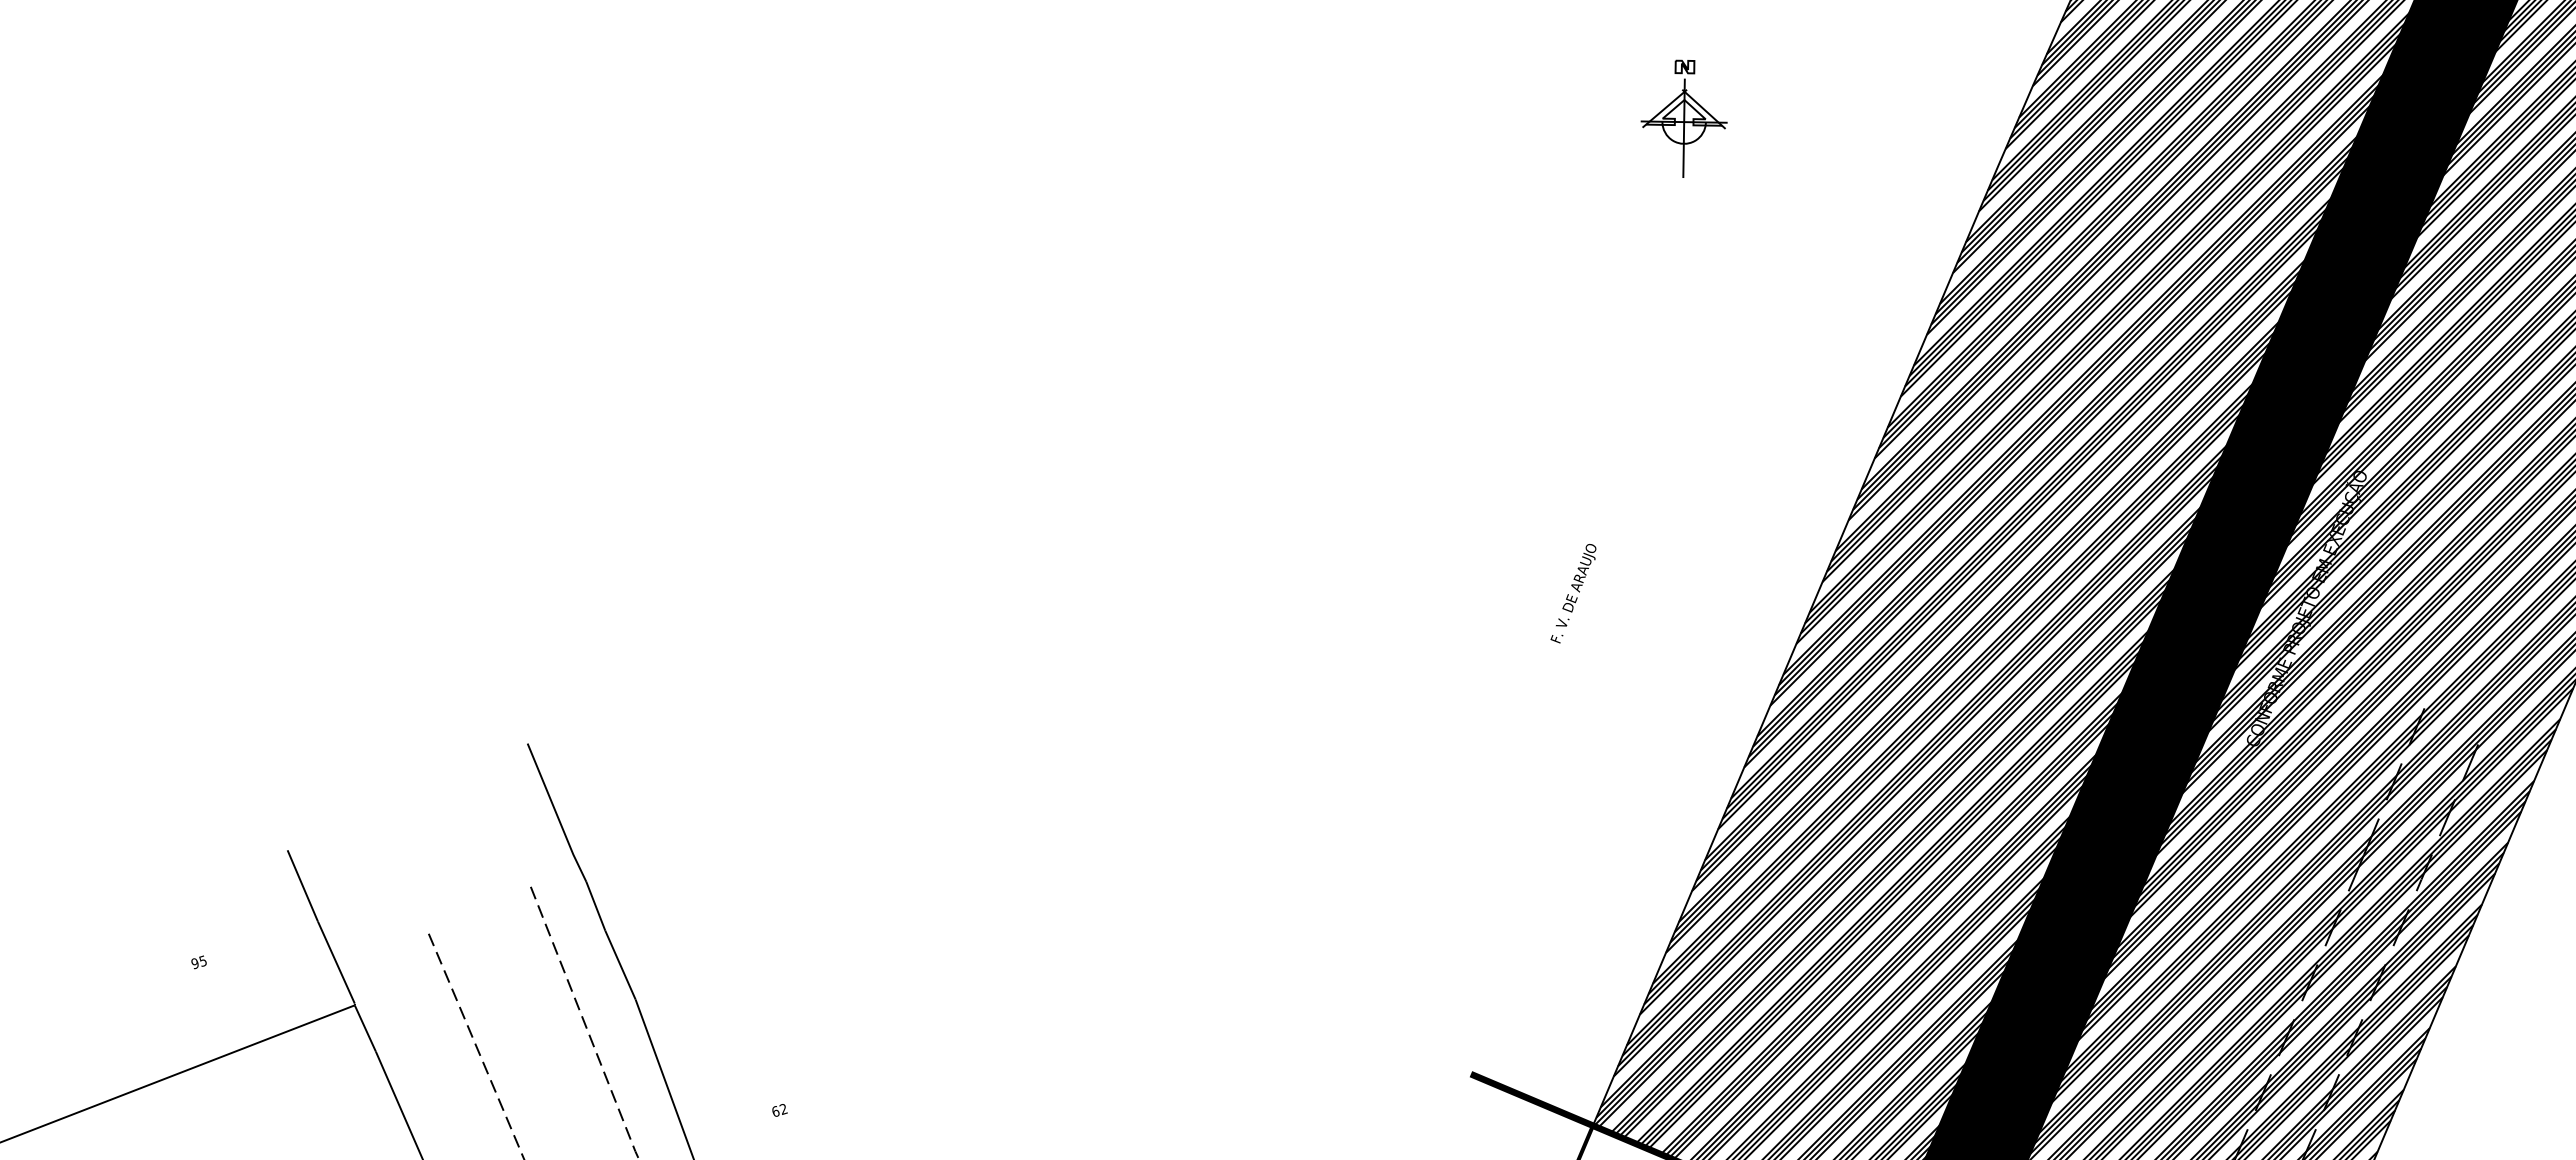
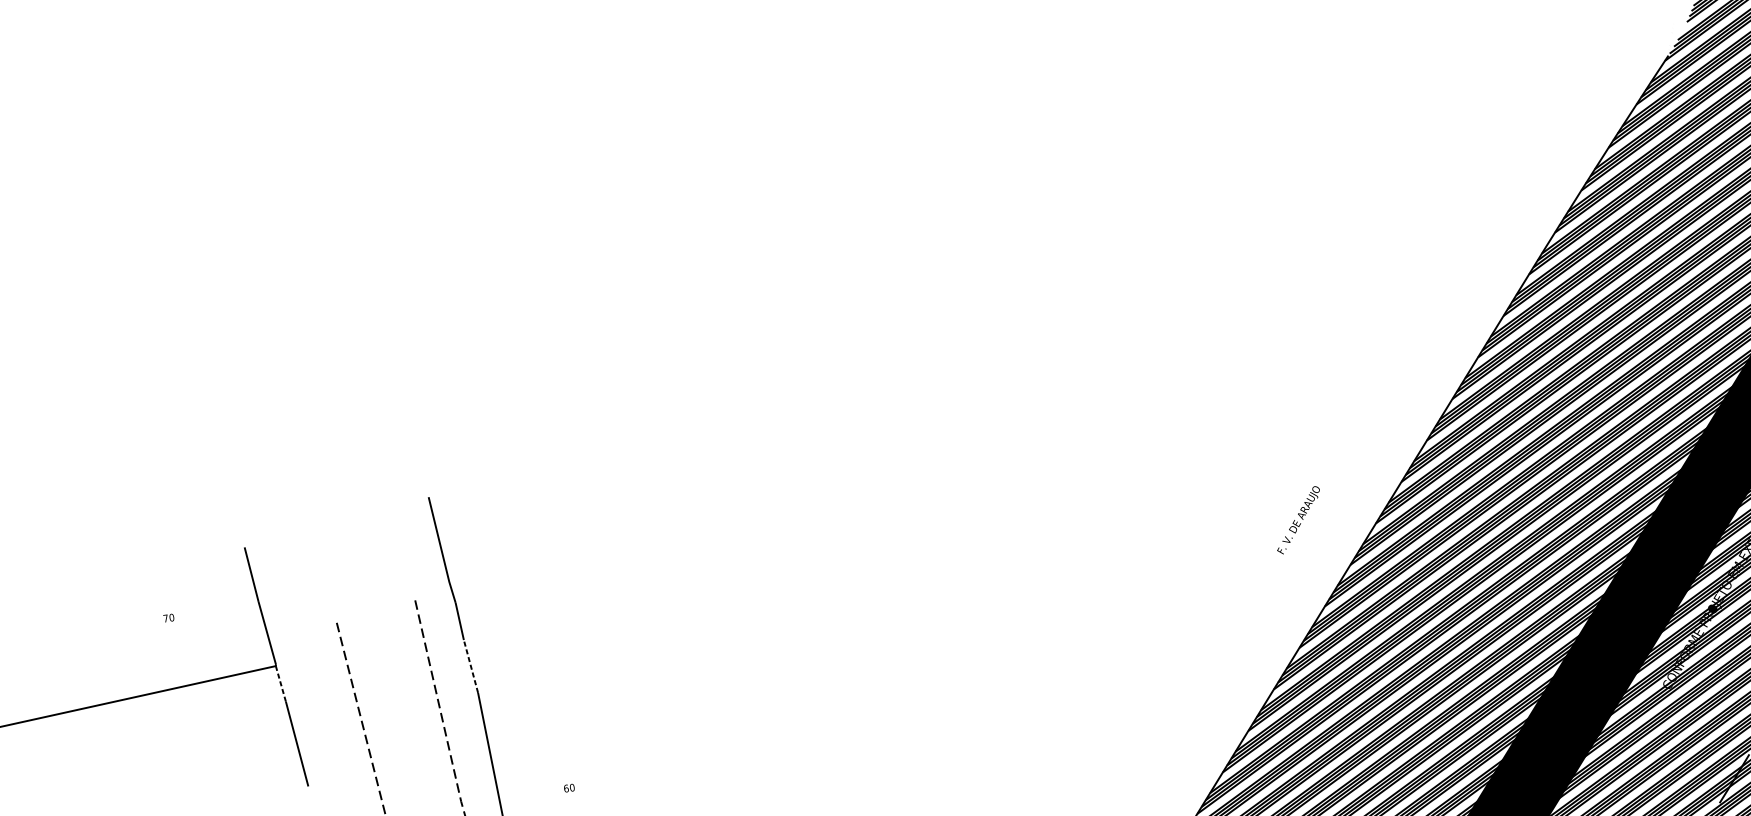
part: (1683, 118) -> (1327, 175), removed
text: (1573, 593) -> (1298, 520), moved
text: (198, 962) -> (168, 618), 95 -> 70
line: (620, 965) -> (470, 666), solid -> dashed
line: (365, 1028) -> (280, 683), solid -> dashed
text: (783, 1109) -> (572, 787), 62 -> 60

